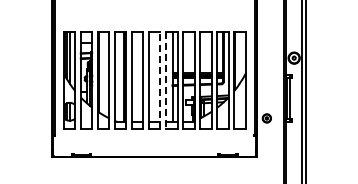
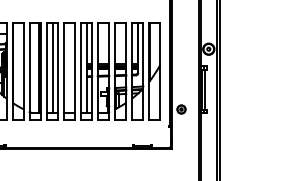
line: (138, 76) -> (53, 67), added
line: (160, 80) -> (75, 71), dashed -> solid
line: (166, 80) -> (81, 71), dashed -> solid

